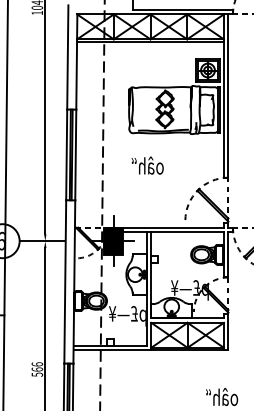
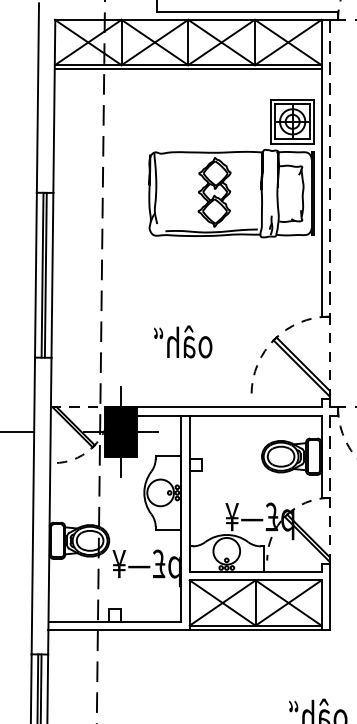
line: (228, 96) -> (329, 169), solid -> dashed
text: (147, 165) -> (182, 341), moved
line: (228, 254) -> (329, 456), solid -> dashed

